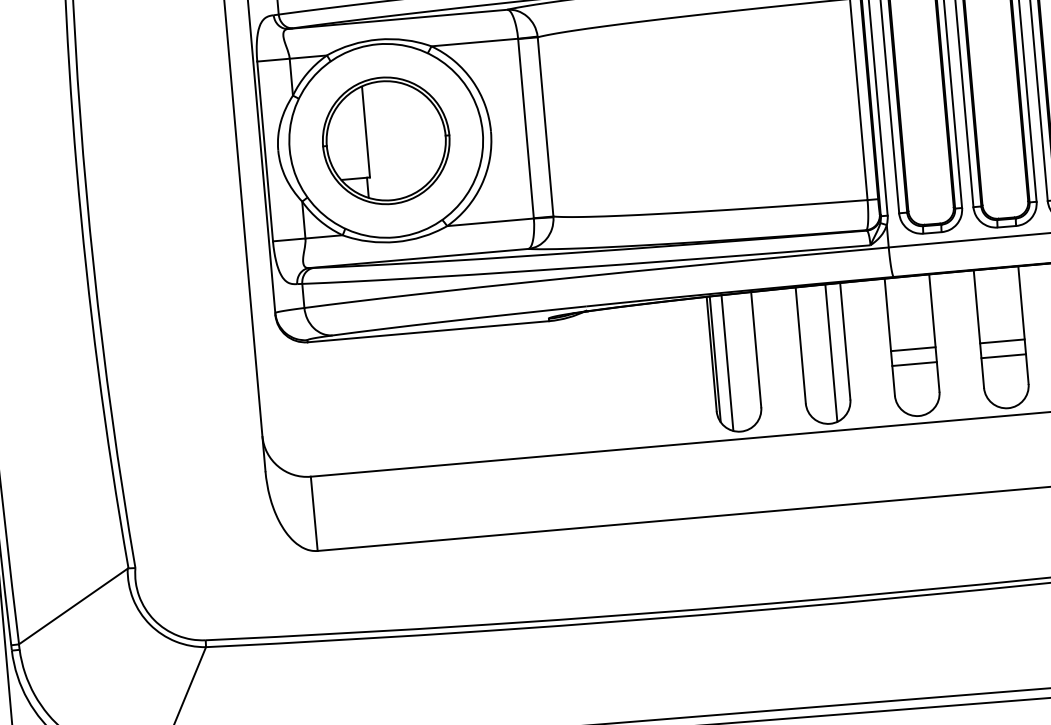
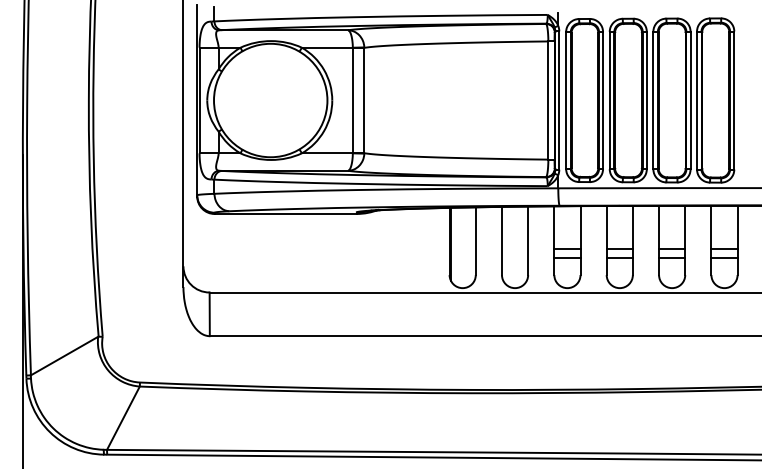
part: (385, 140) -> (270, 100), removed
line: (831, 352) -> (519, 246), removed
line: (727, 363) -> (458, 247), removed

